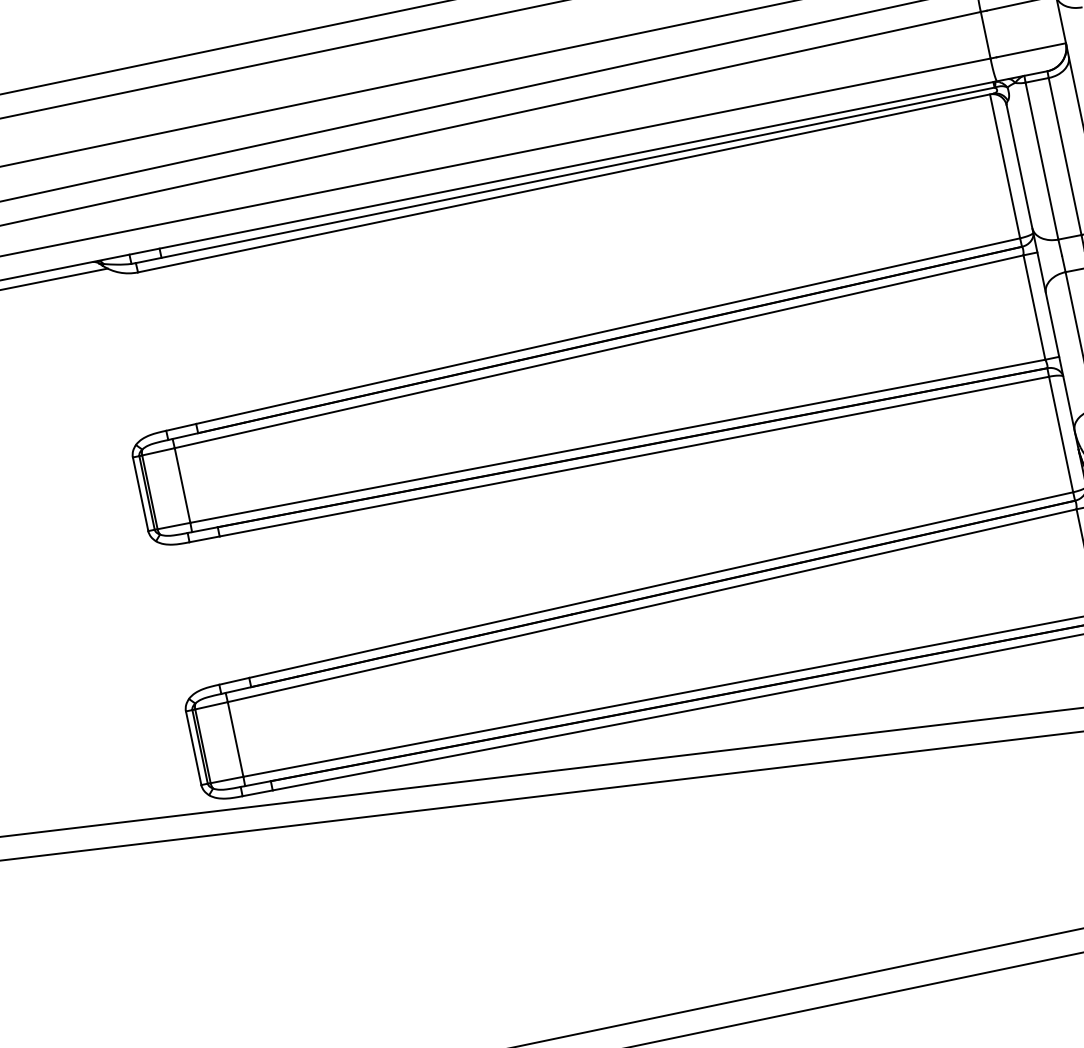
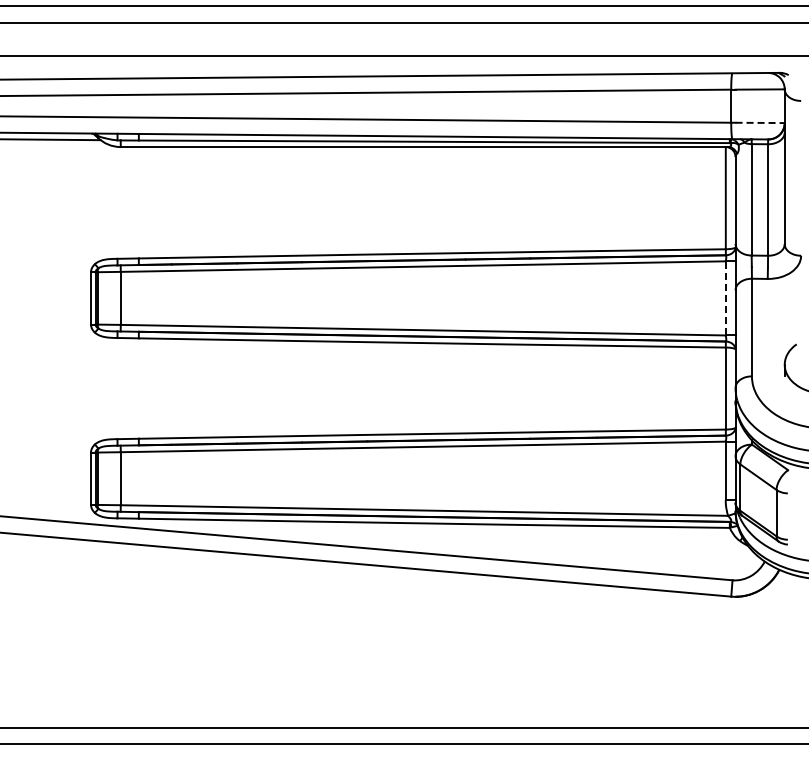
line: (1031, 49) -> (760, 122), solid -> dashed
line: (1033, 306) -> (725, 297), solid -> dashed

